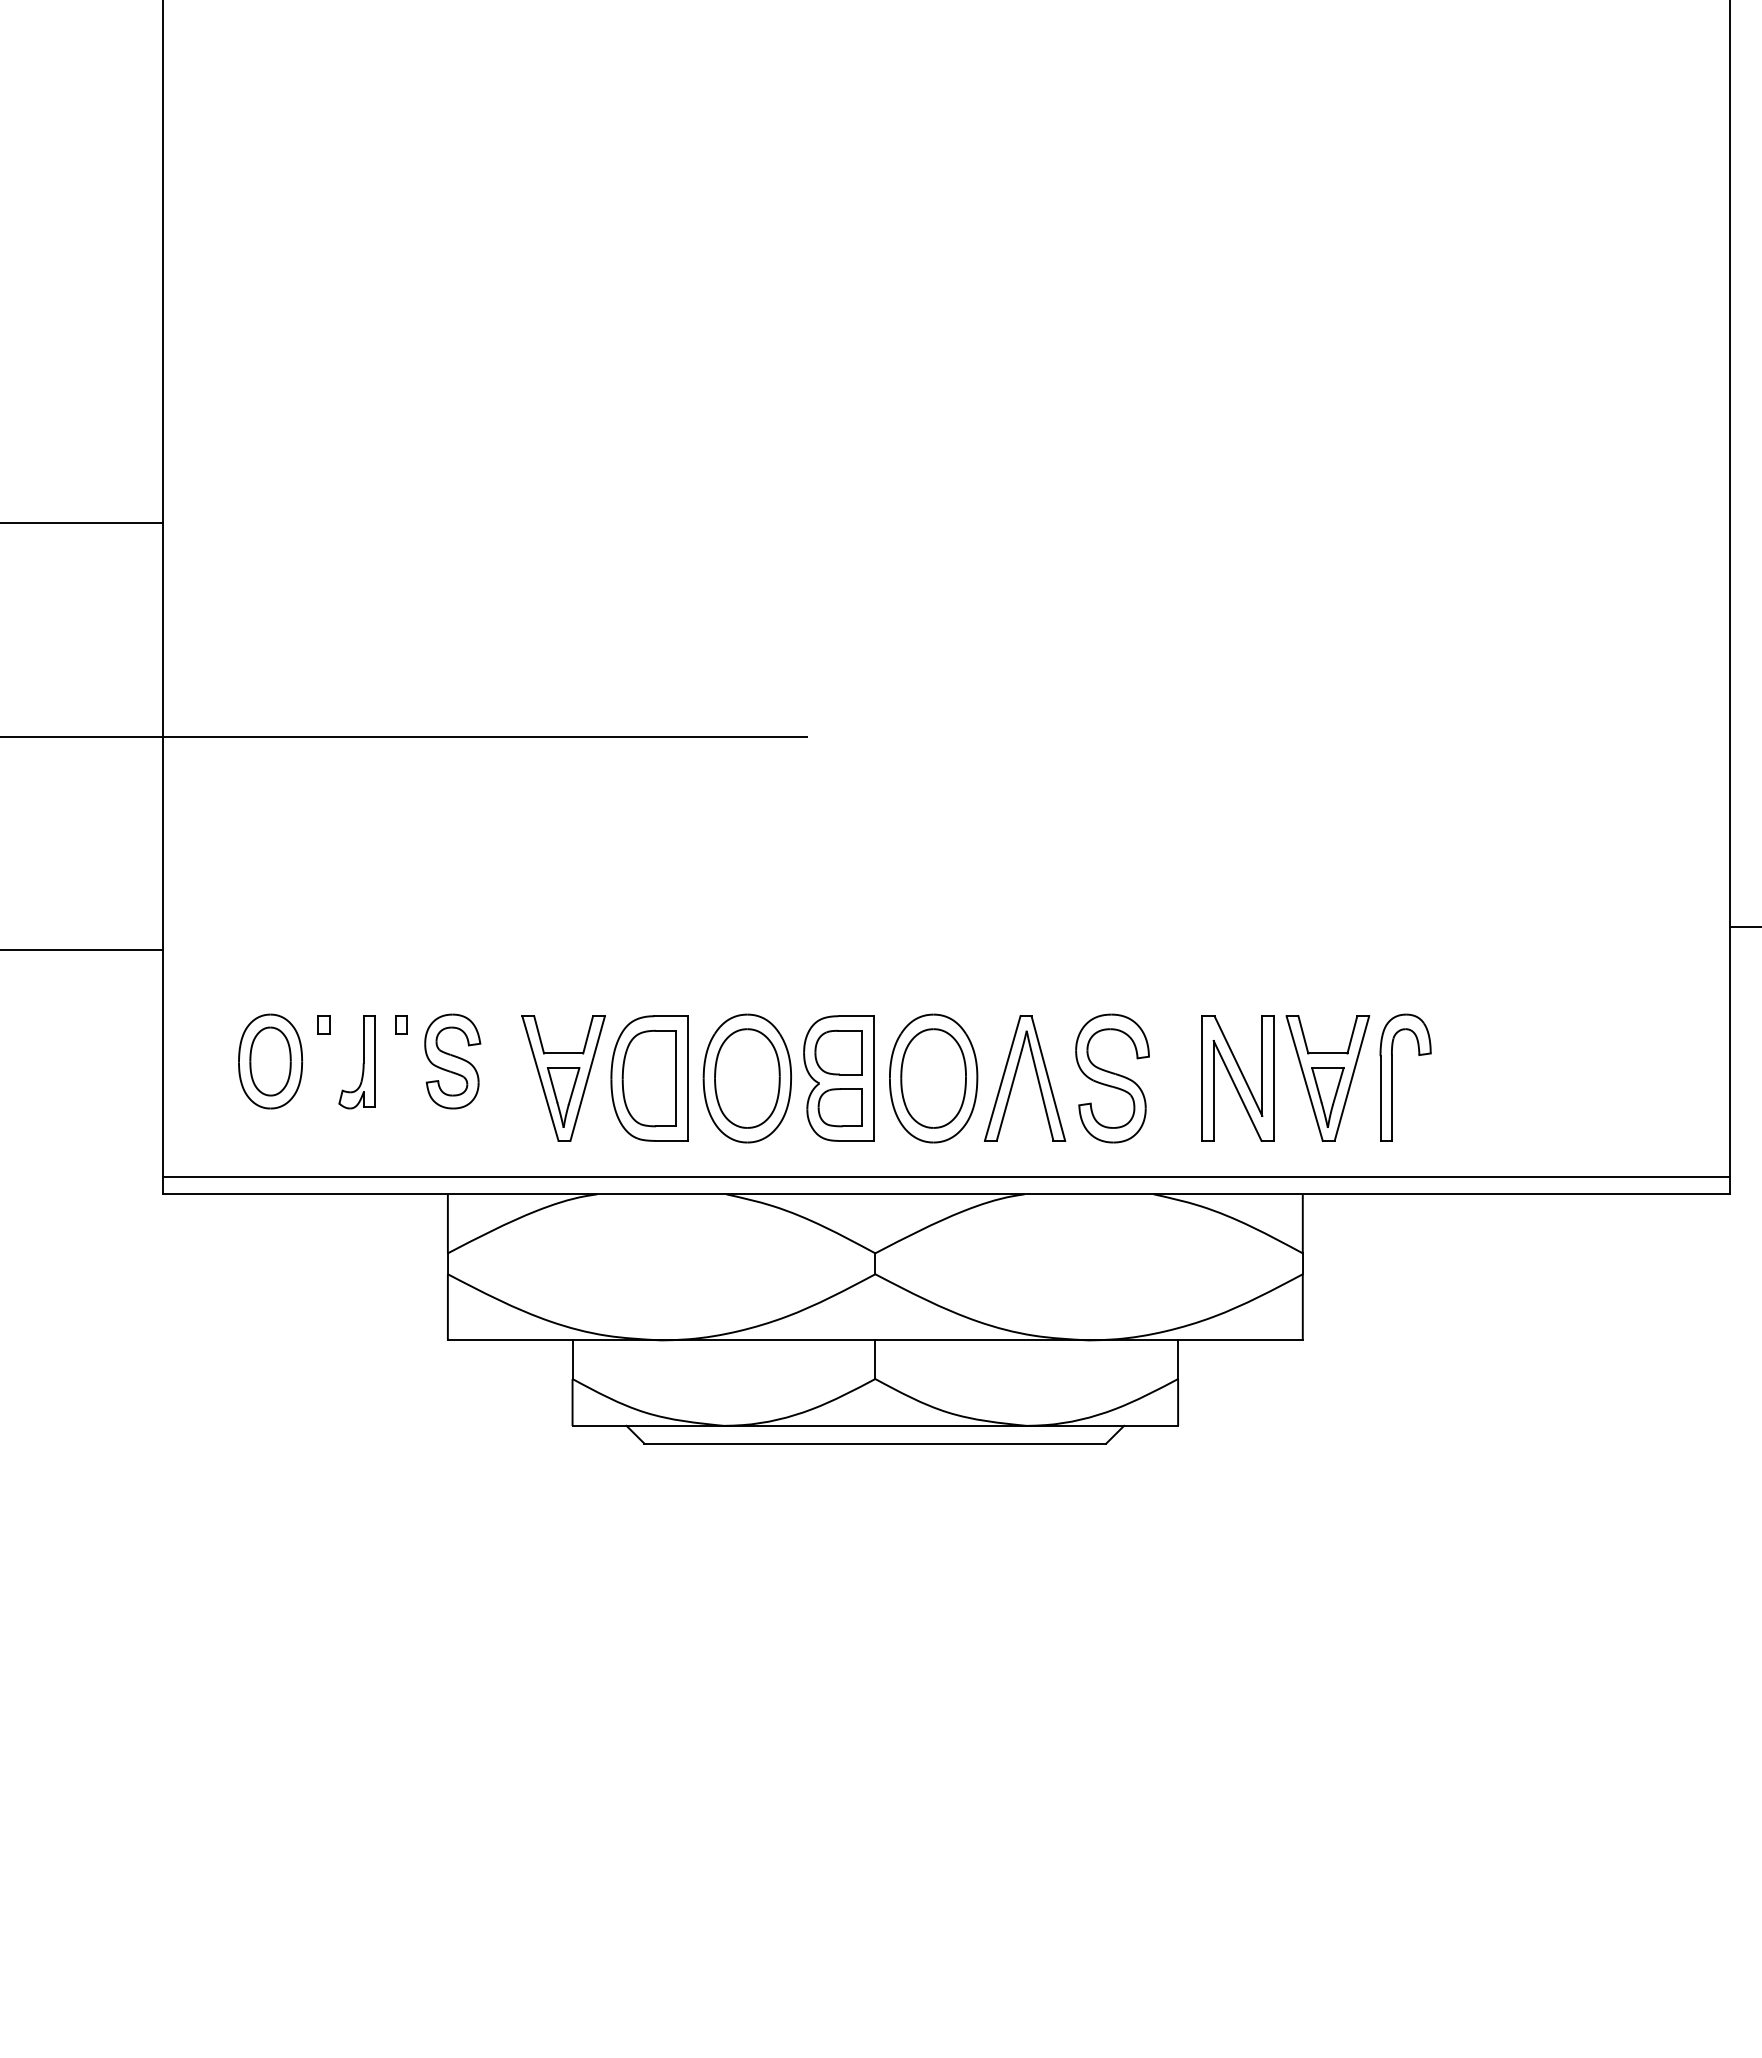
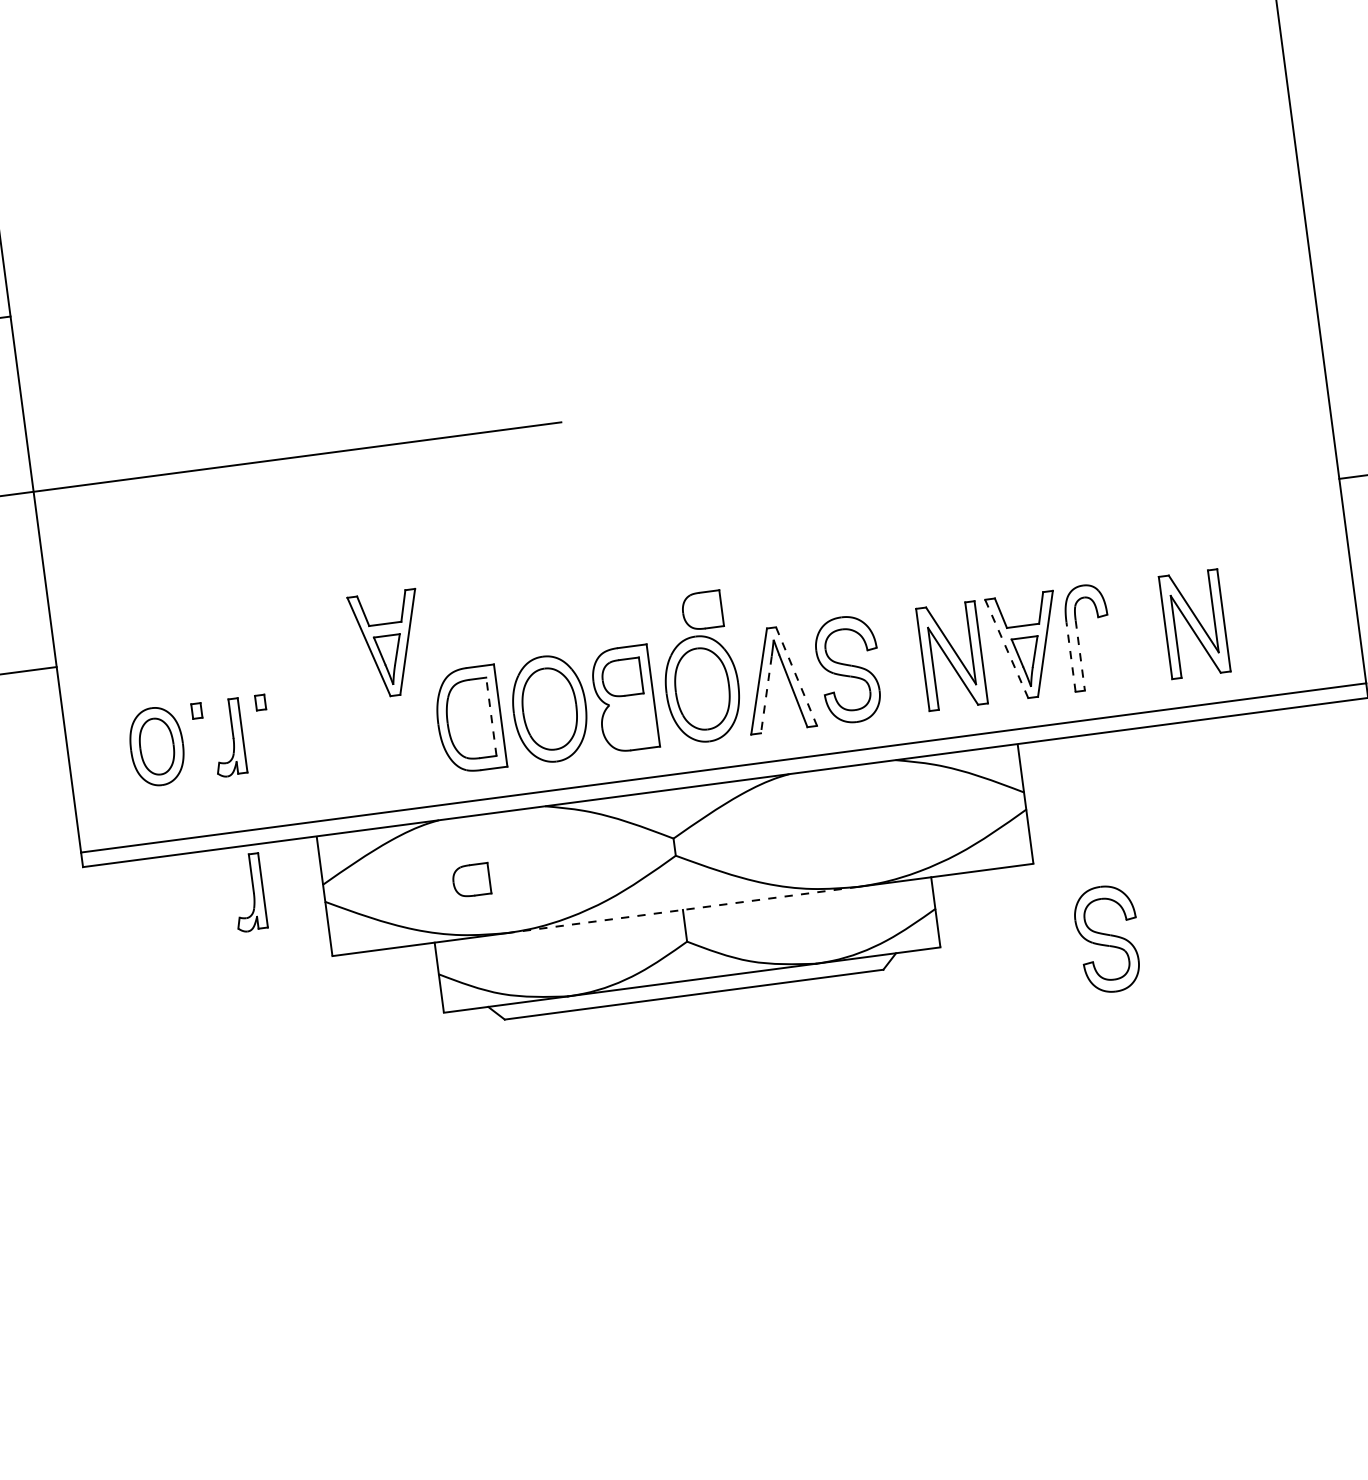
part: (945, 984) -> (702, 610), added
part: (452, 1061) -> (306, 726), removed
part: (563, 1078) -> (387, 644), moved
line: (676, 1078) -> (491, 716), solid -> dashed
line: (1048, 1078) -> (796, 676), solid -> dashed
line: (1304, 1078) -> (1006, 648), solid -> dashed
part: (1533, 1078) -> (1194, 624), added
line: (1009, 1095) -> (766, 694), solid -> dashed
line: (1380, 1098) -> (1071, 657), solid -> dashed
line: (1391, 1098) -> (1080, 655), solid -> dashed
part: (839, 1107) -> (470, 880), moved
part: (362, 1252) -> (252, 893), added
line: (875, 1340) -> (683, 910), solid -> dashed
part: (1380, 1442) -> (1108, 939), added

